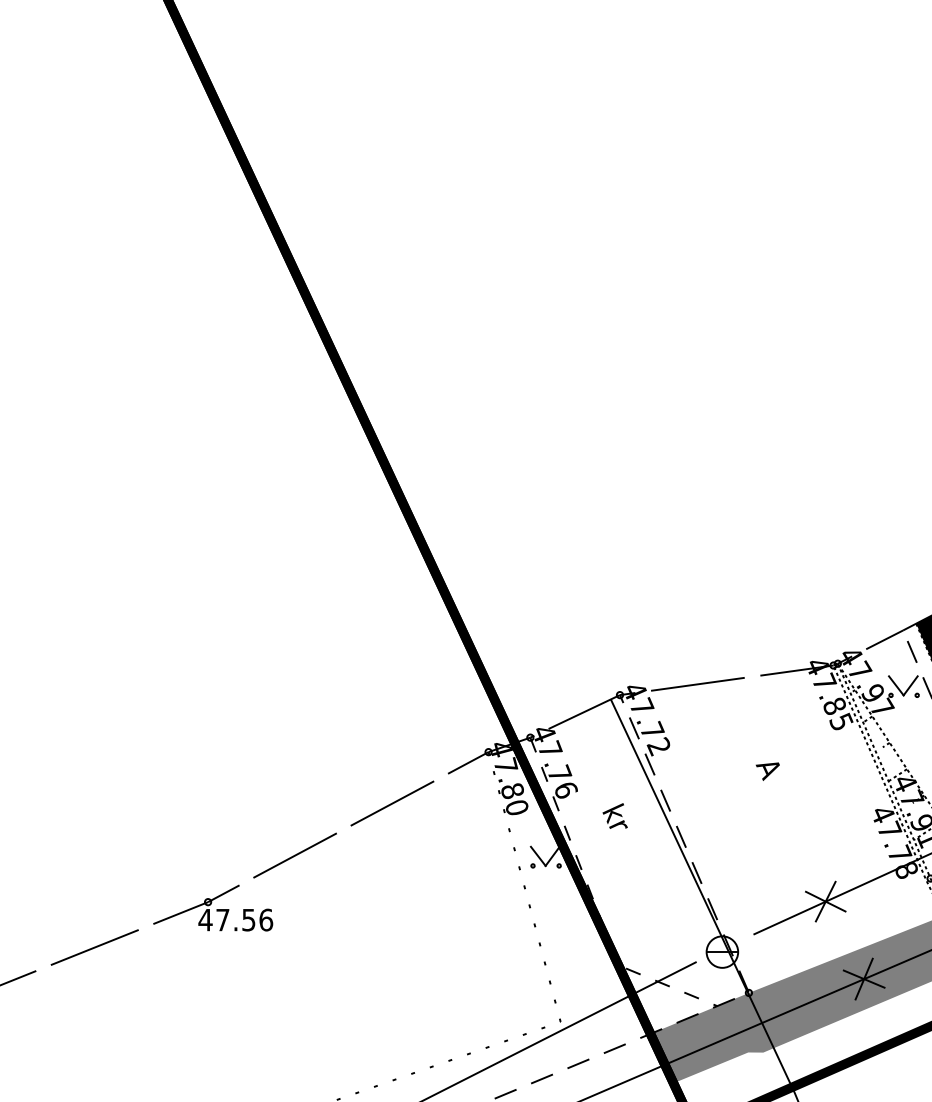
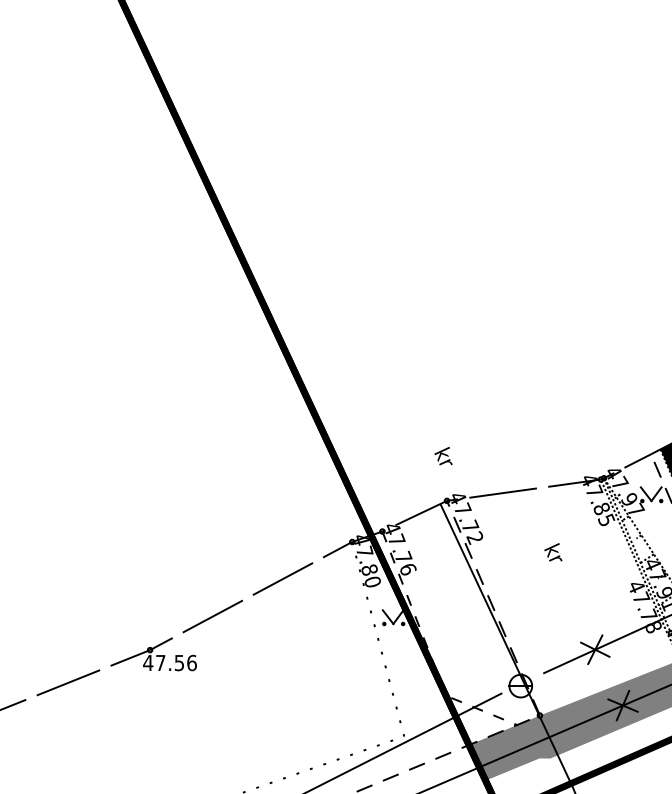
text: (767, 766) -> (553, 552), A -> kr
text: (614, 815) -> (443, 455), moved

